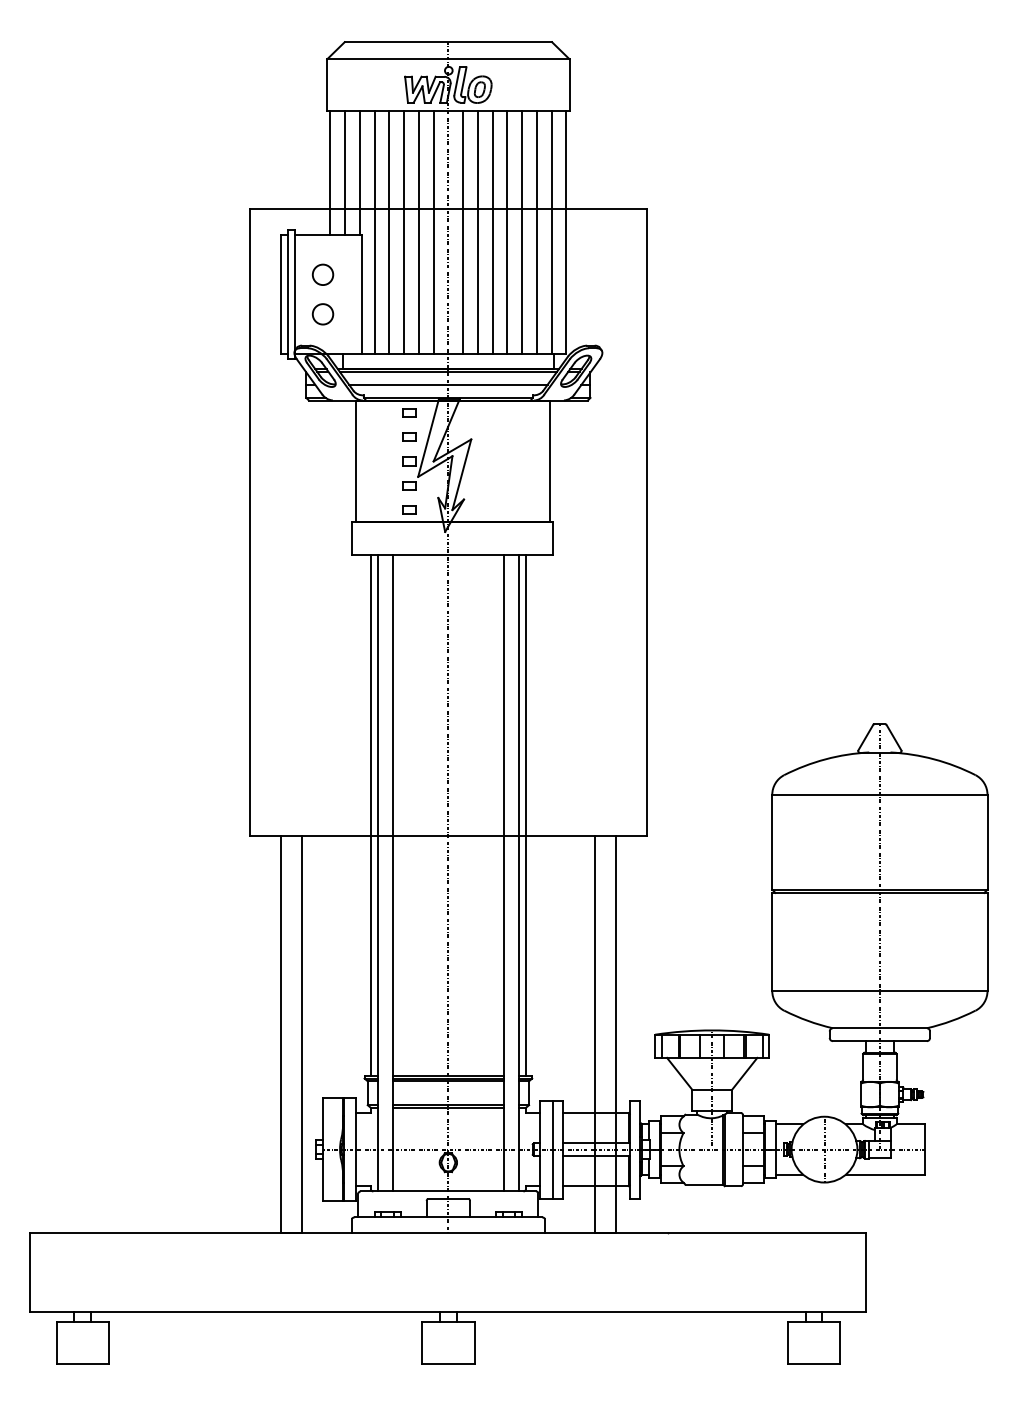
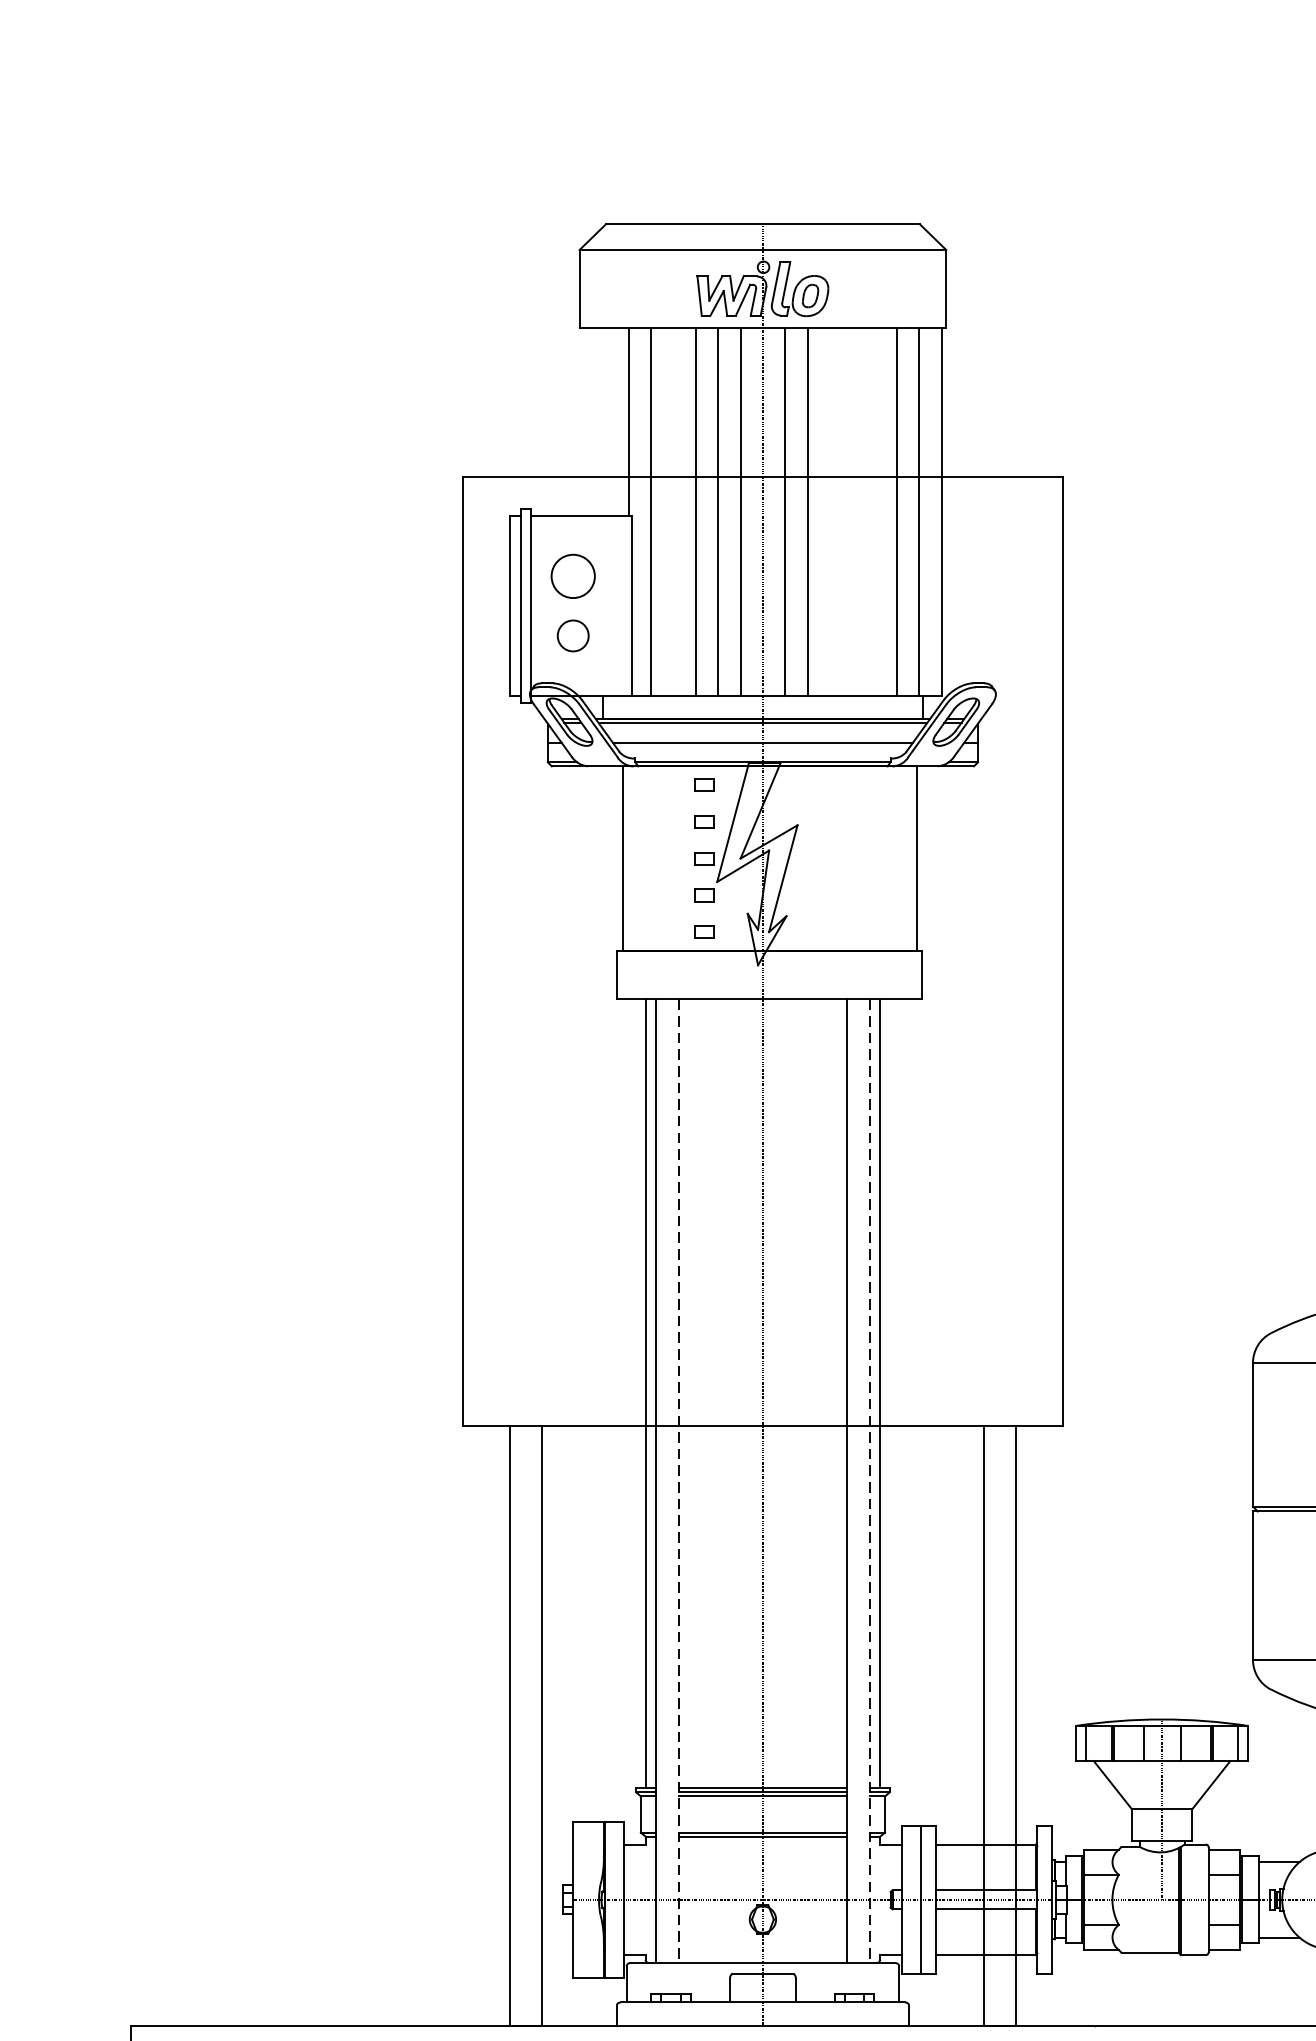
line: (330, 172) -> (584, 421), removed
line: (345, 172) -> (607, 421), removed
line: (389, 231) -> (673, 510), removed
line: (492, 231) -> (829, 510), removed
line: (507, 231) -> (852, 510), removed
line: (522, 231) -> (875, 510), removed
circle: (322, 274) -> (572, 575), size x1.4
line: (392, 873) -> (678, 1482), solid -> dashed
line: (519, 873) -> (870, 1482), solid -> dashed

